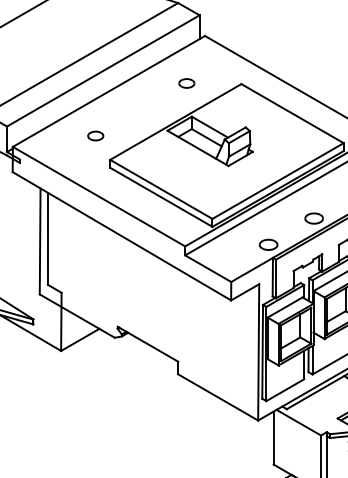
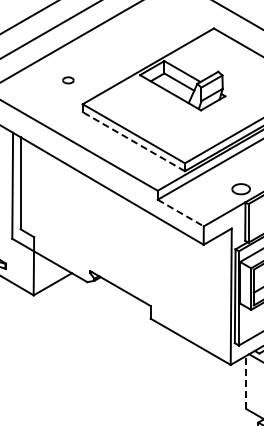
part: (186, 83) -> (159, 27), removed
part: (95, 135) -> (68, 79), size x0.7
line: (160, 197) -> (133, 141), solid -> dashed
line: (208, 268) -> (181, 212), solid -> dashed
line: (273, 438) -> (246, 382), solid -> dashed

